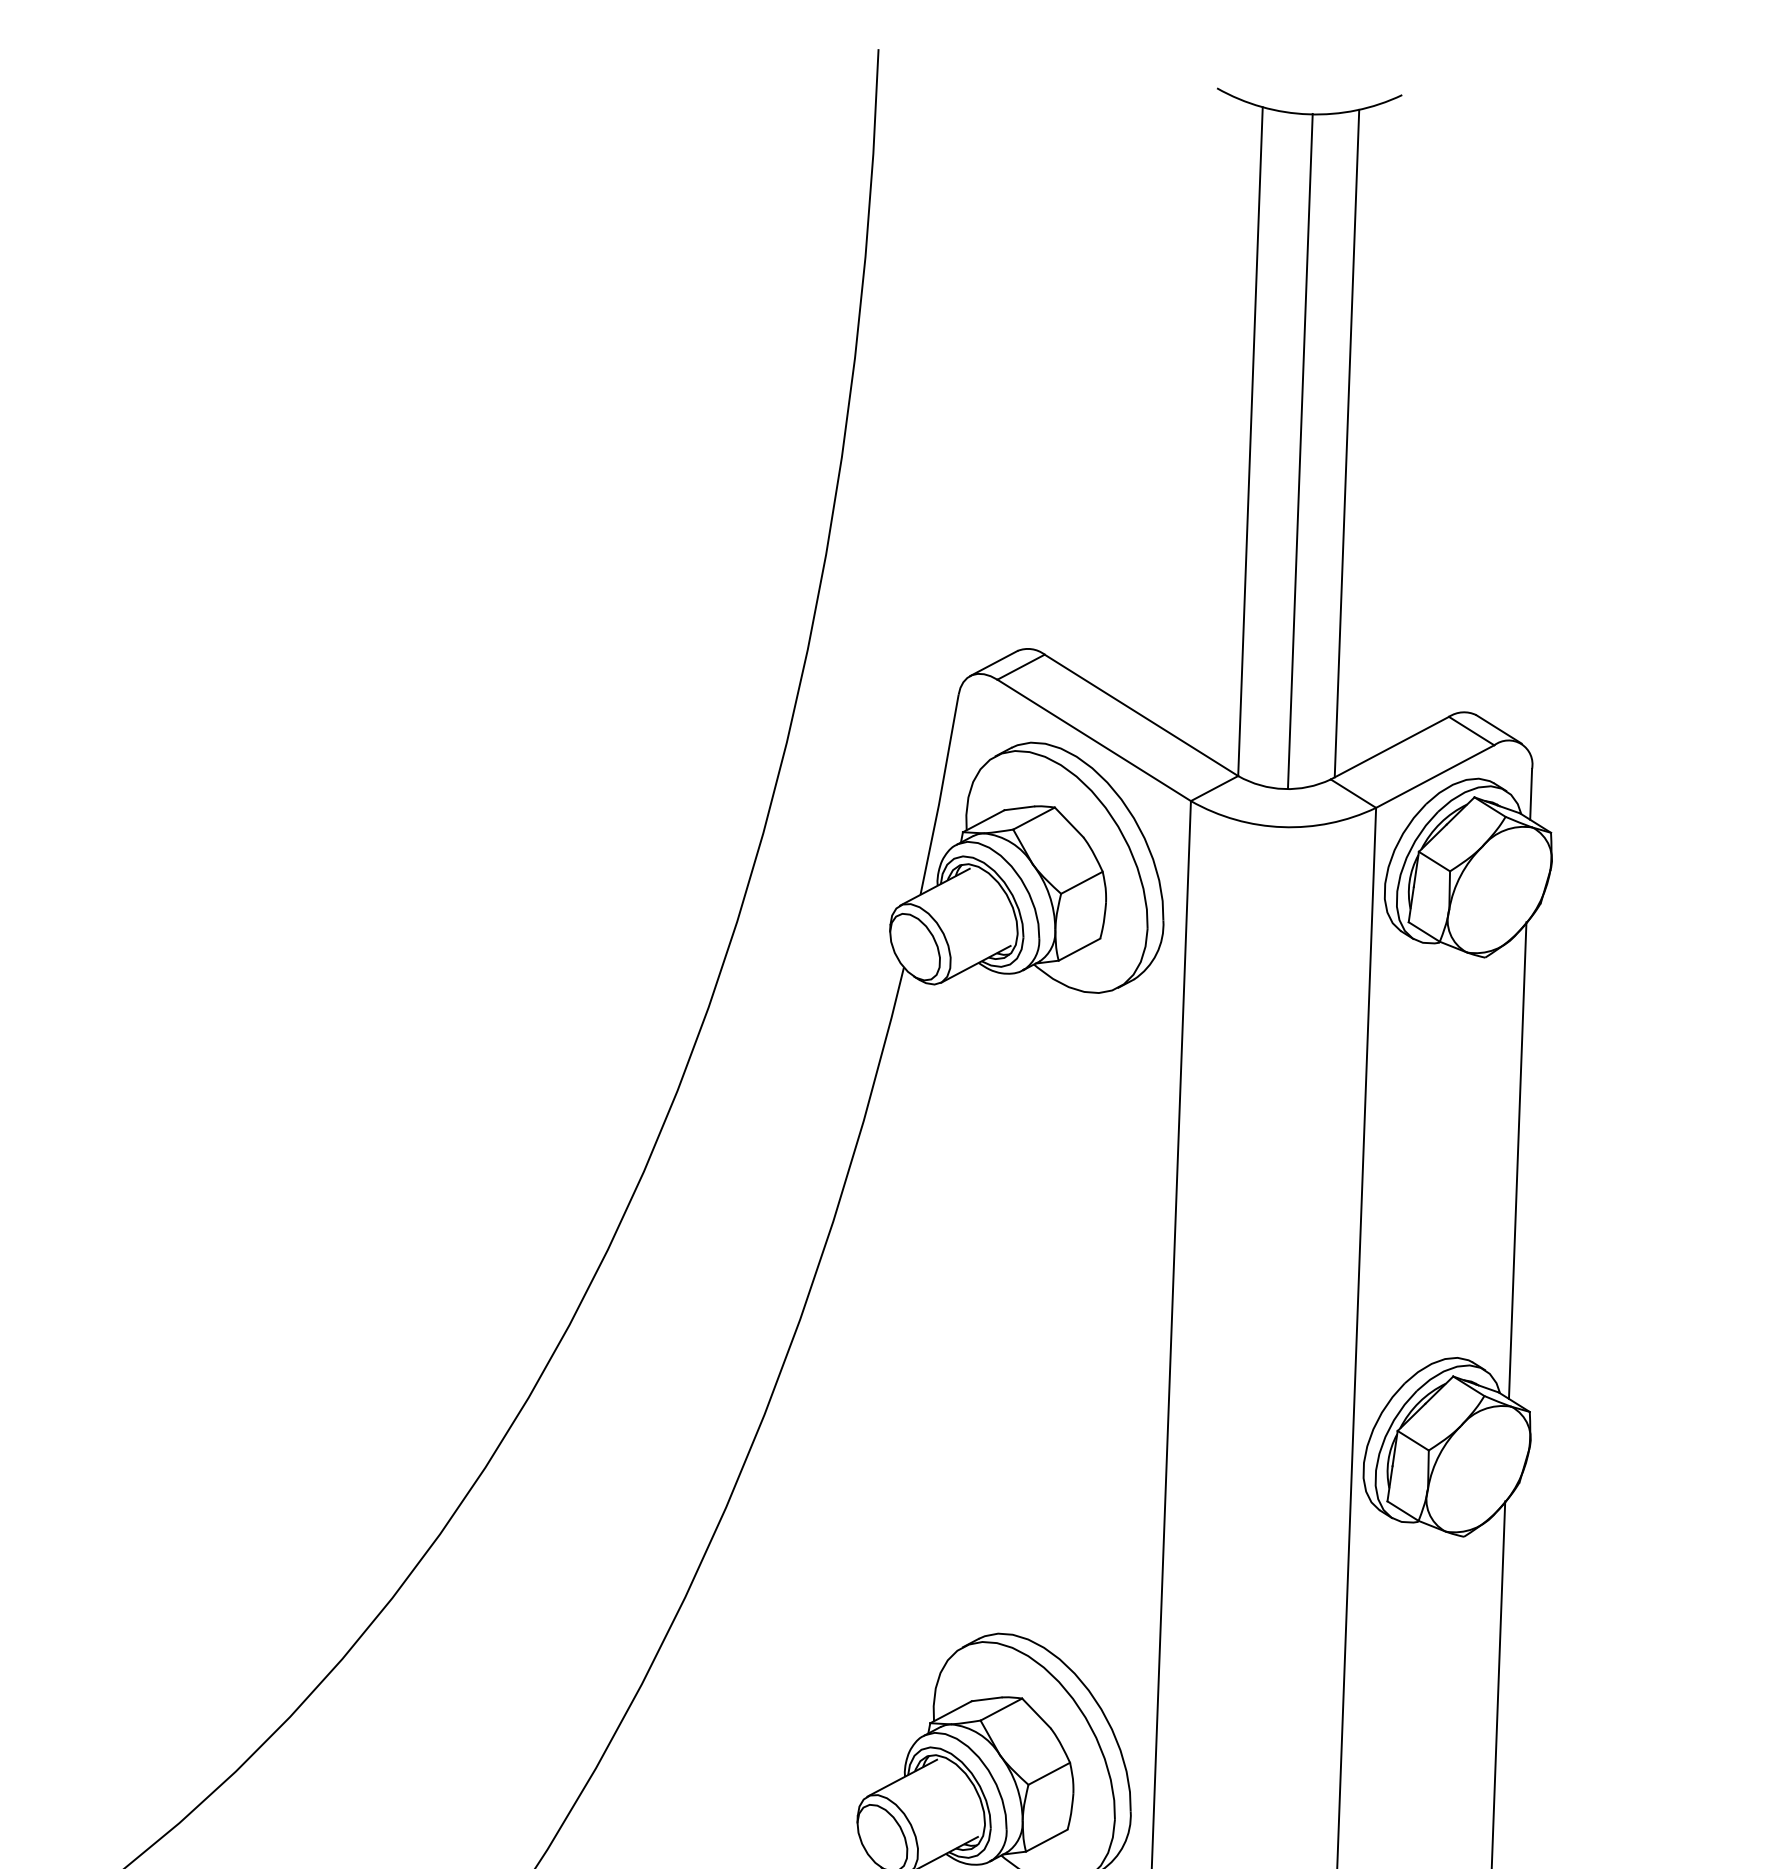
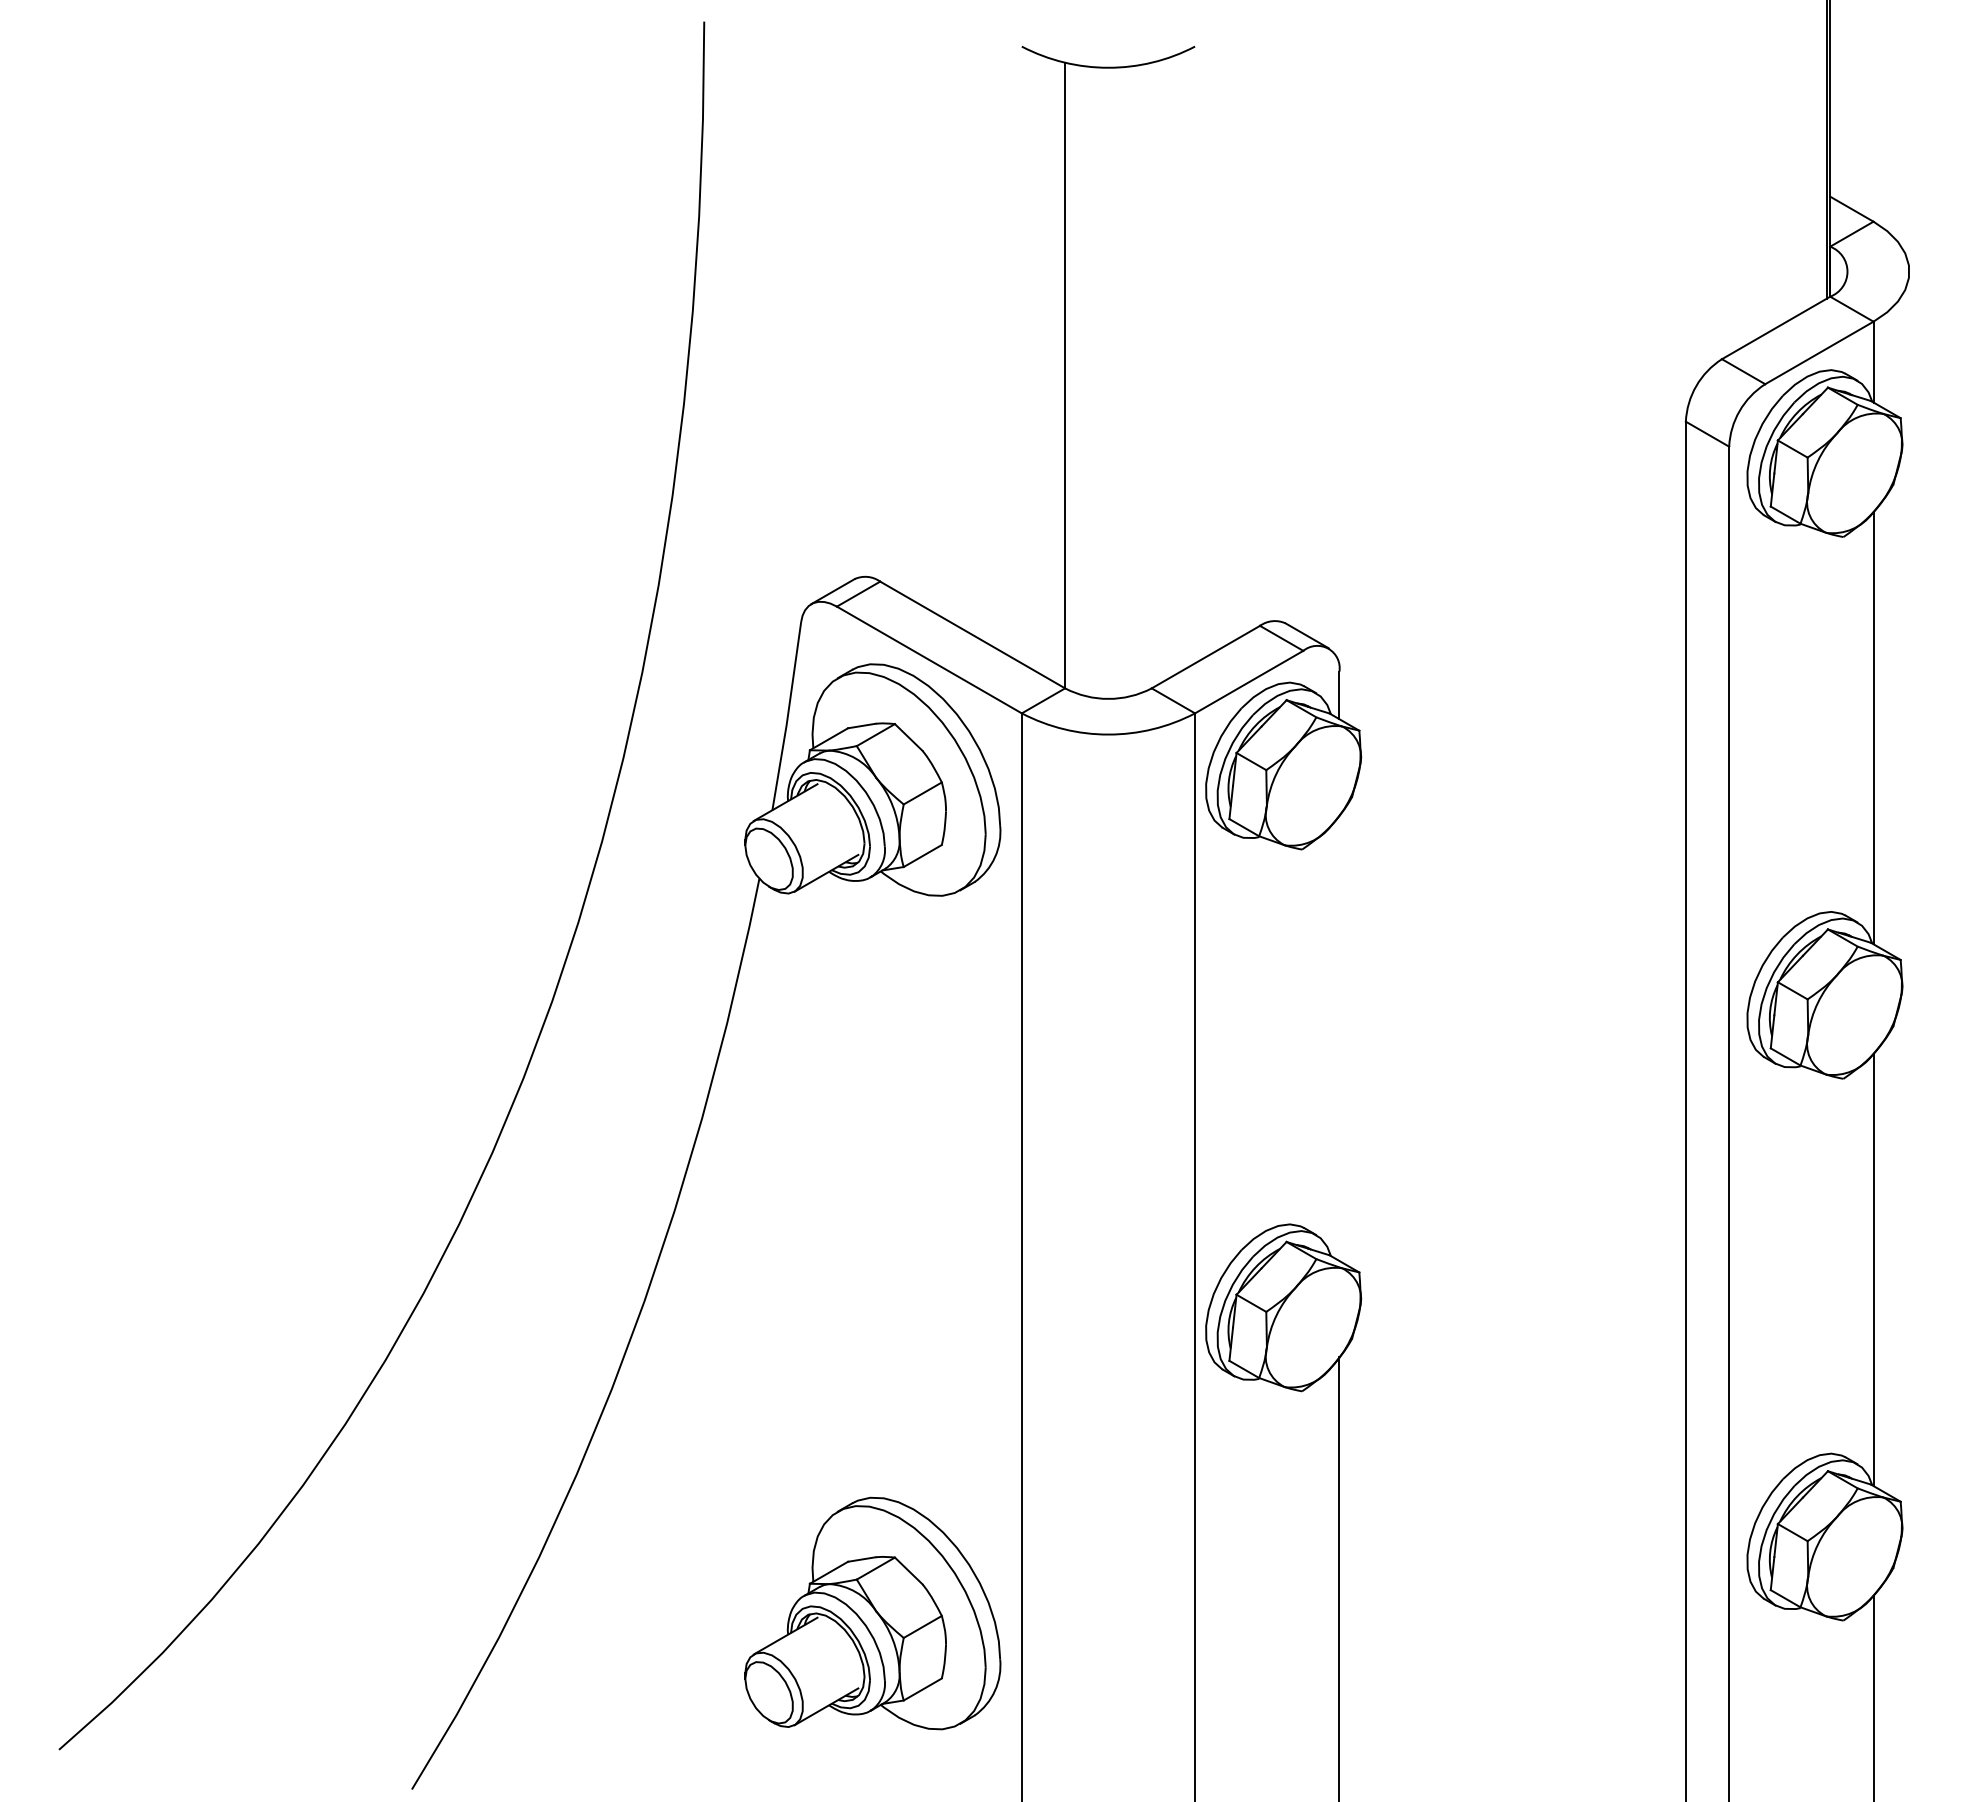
line: (1347, 443) -> (1155, 373), removed
line: (1300, 450) -> (1112, 382), removed
line: (1517, 1160) -> (1339, 1037), removed

